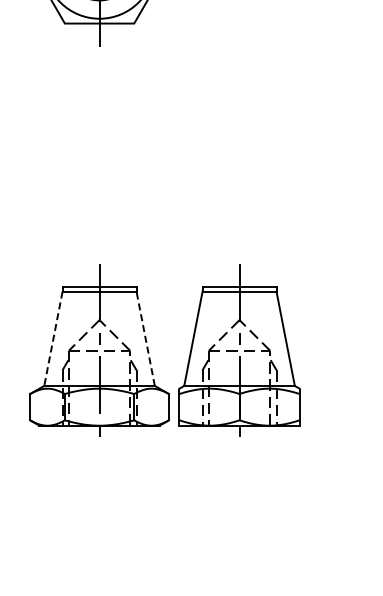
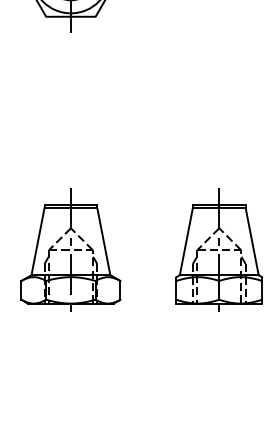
line: (145, 338) -> (103, 241), dashed -> solid
line: (53, 339) -> (38, 242), dashed -> solid
part: (239, 350) -> (219, 249), moved

